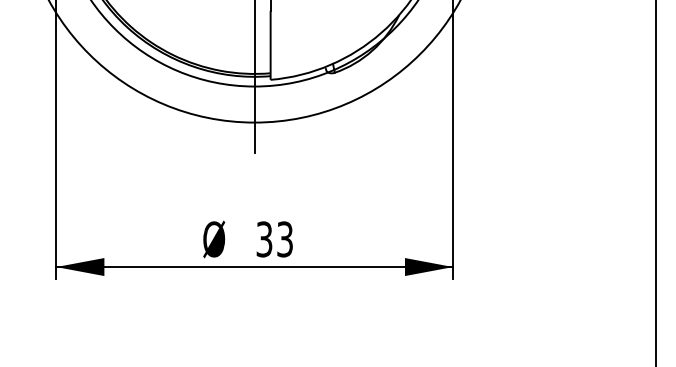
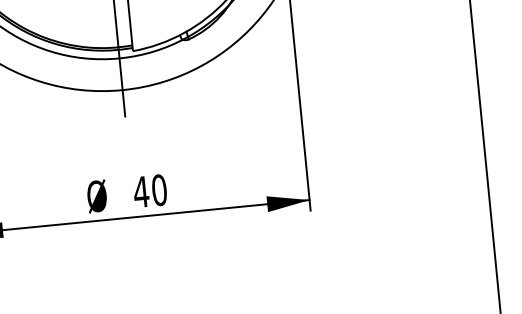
text: (274, 239) -> (150, 191), 33 -> 40

